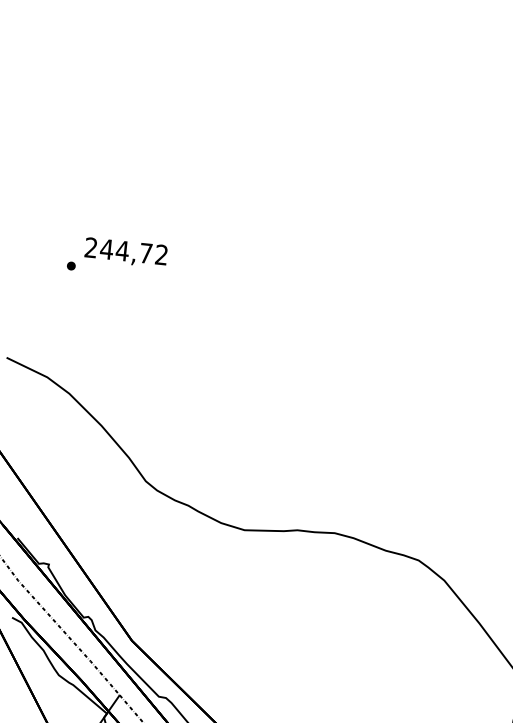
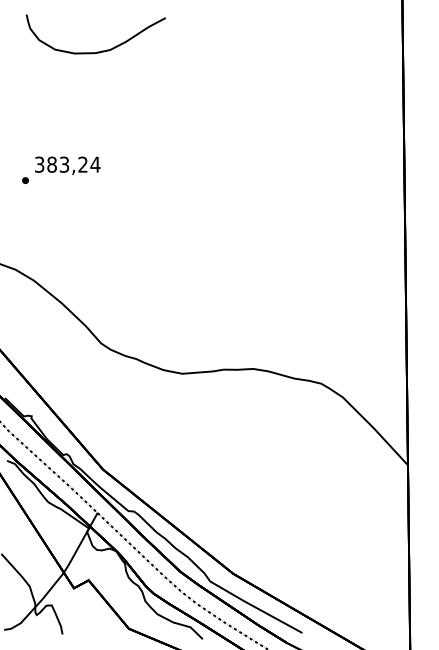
curve: (178, 112) -> (97, 51), added
text: (126, 251) -> (67, 164), 244,72 -> 383,24

